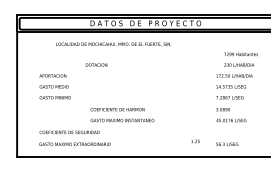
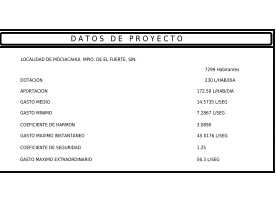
text: (113, 44) -> (78, 59), moved
text: (96, 64) -> (31, 79), moved
text: (122, 115) -> (52, 130), moved
text: (195, 141) -> (201, 147), moved

